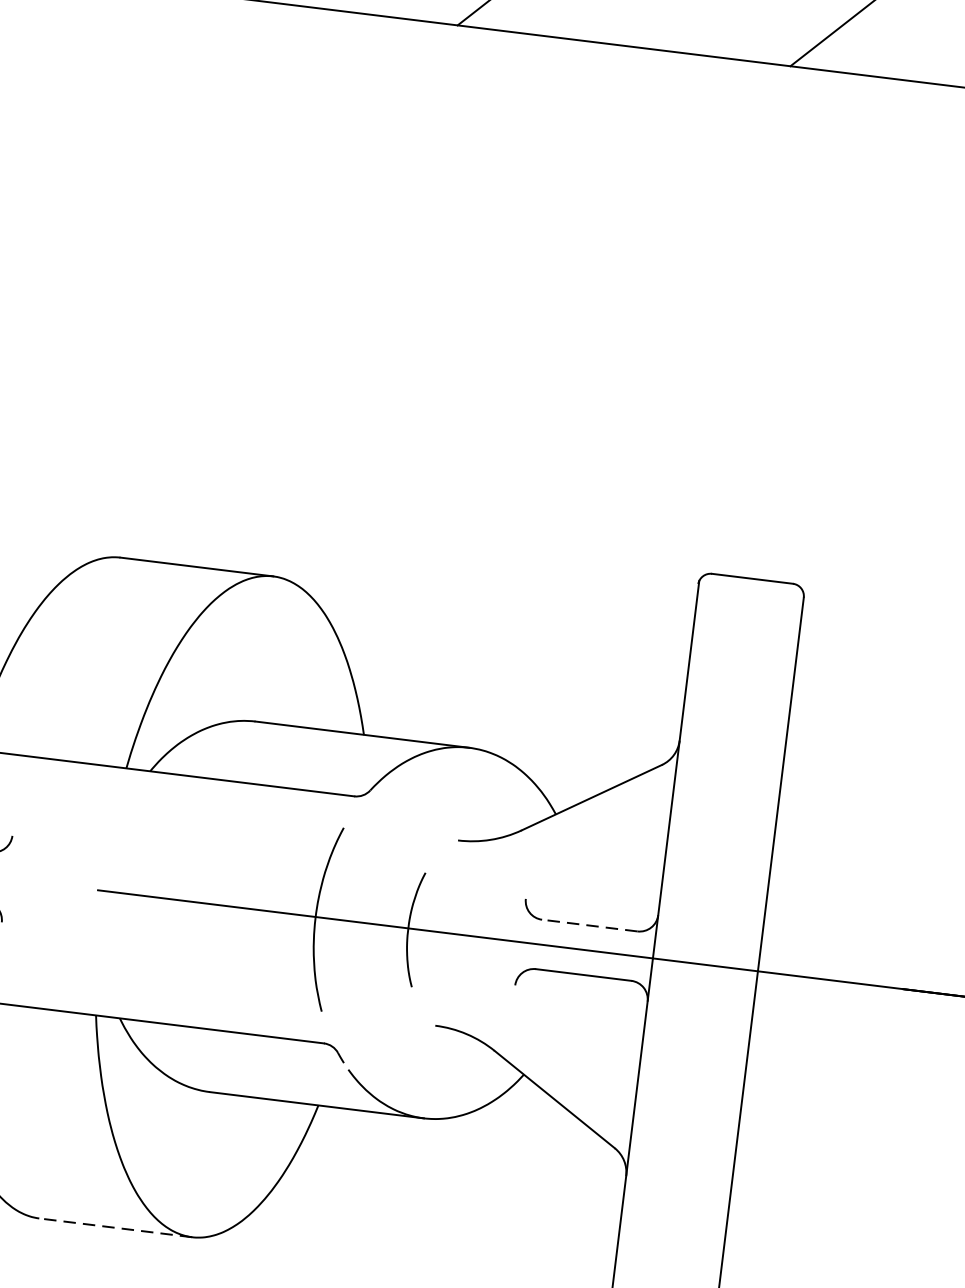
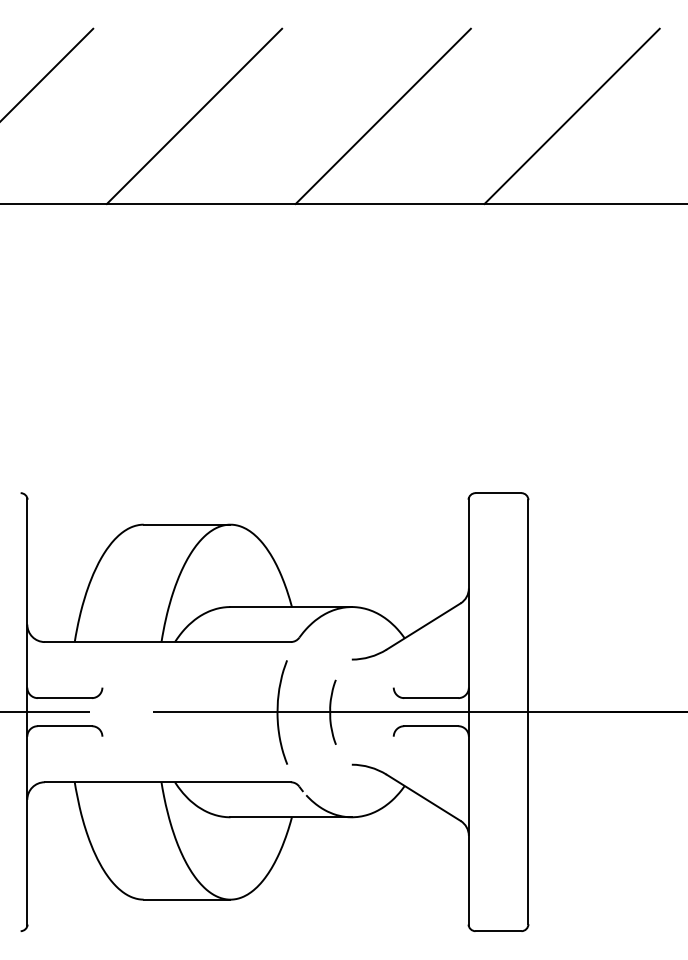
line: (588, 926) -> (430, 698), dashed -> solid
line: (114, 1227) -> (186, 899), dashed -> solid

